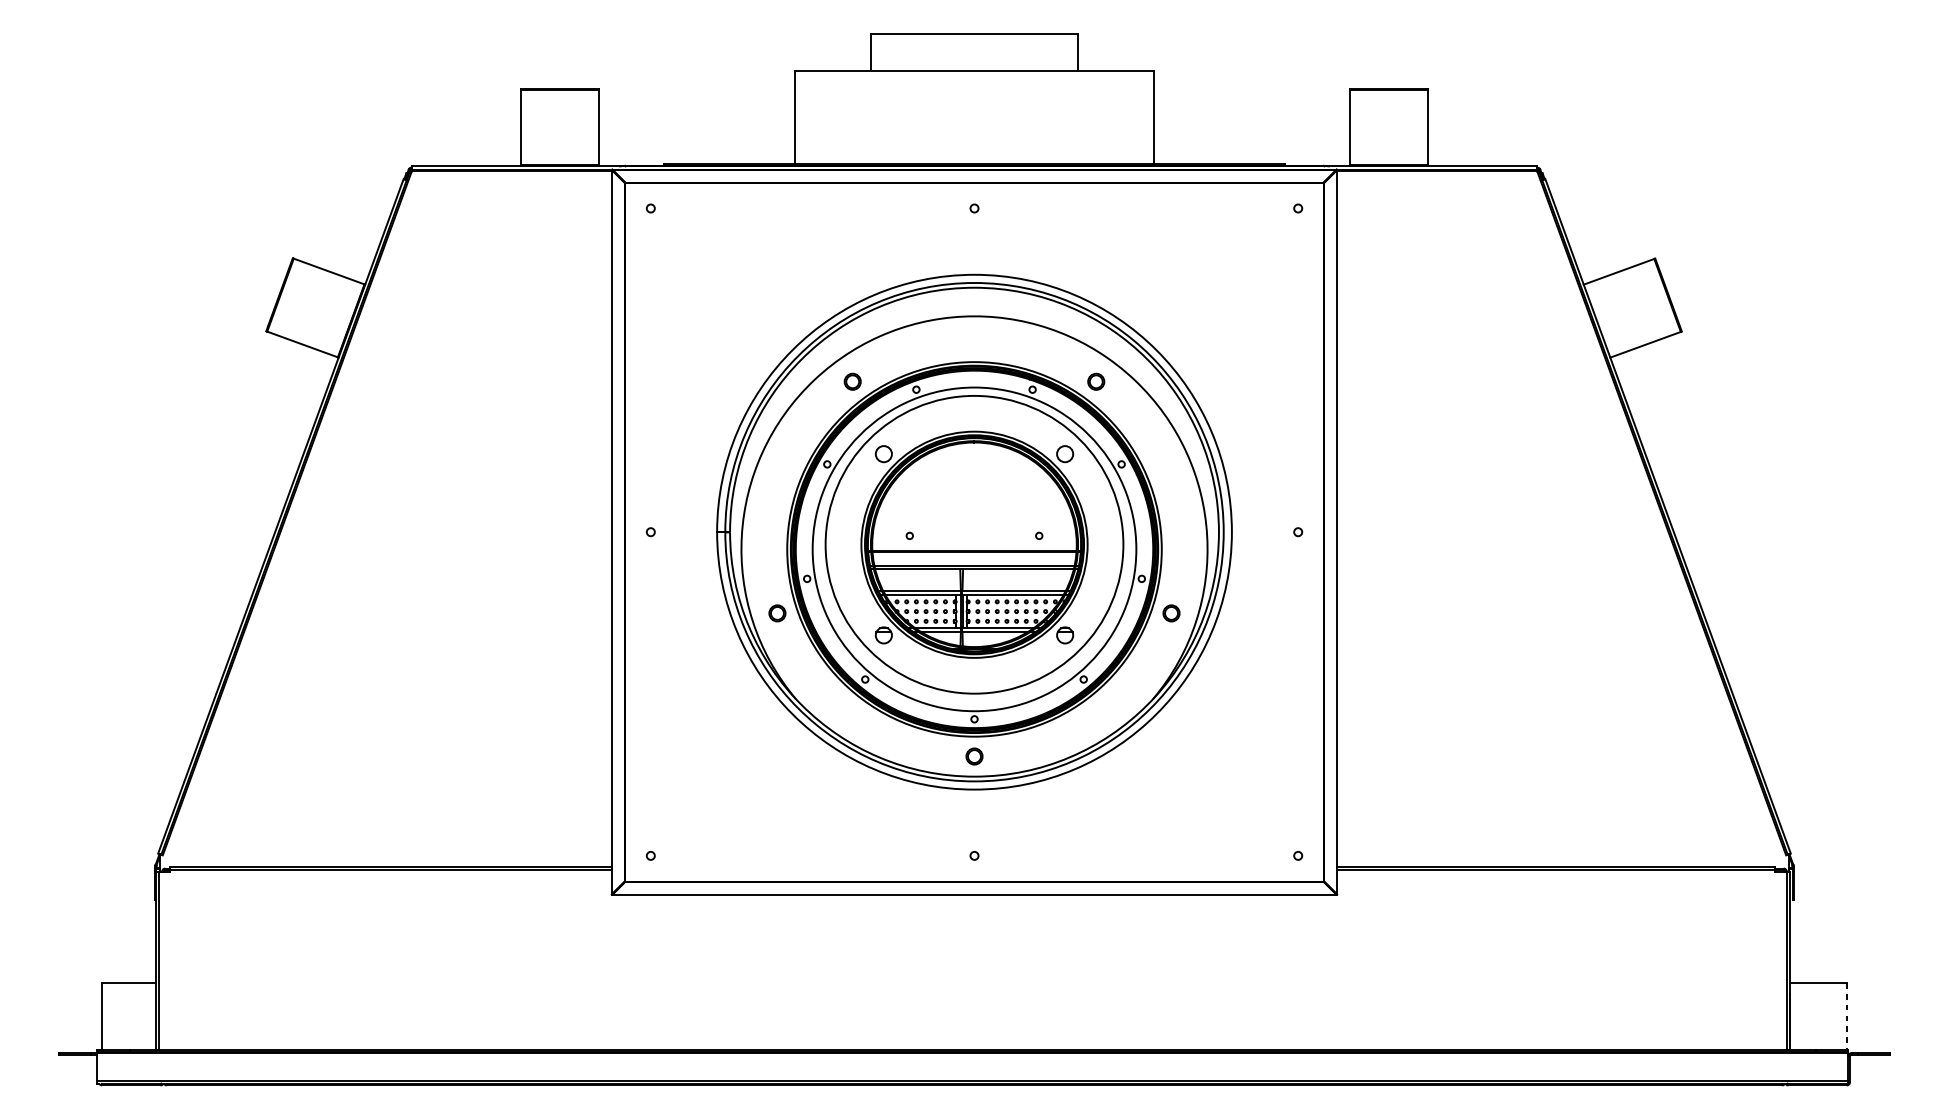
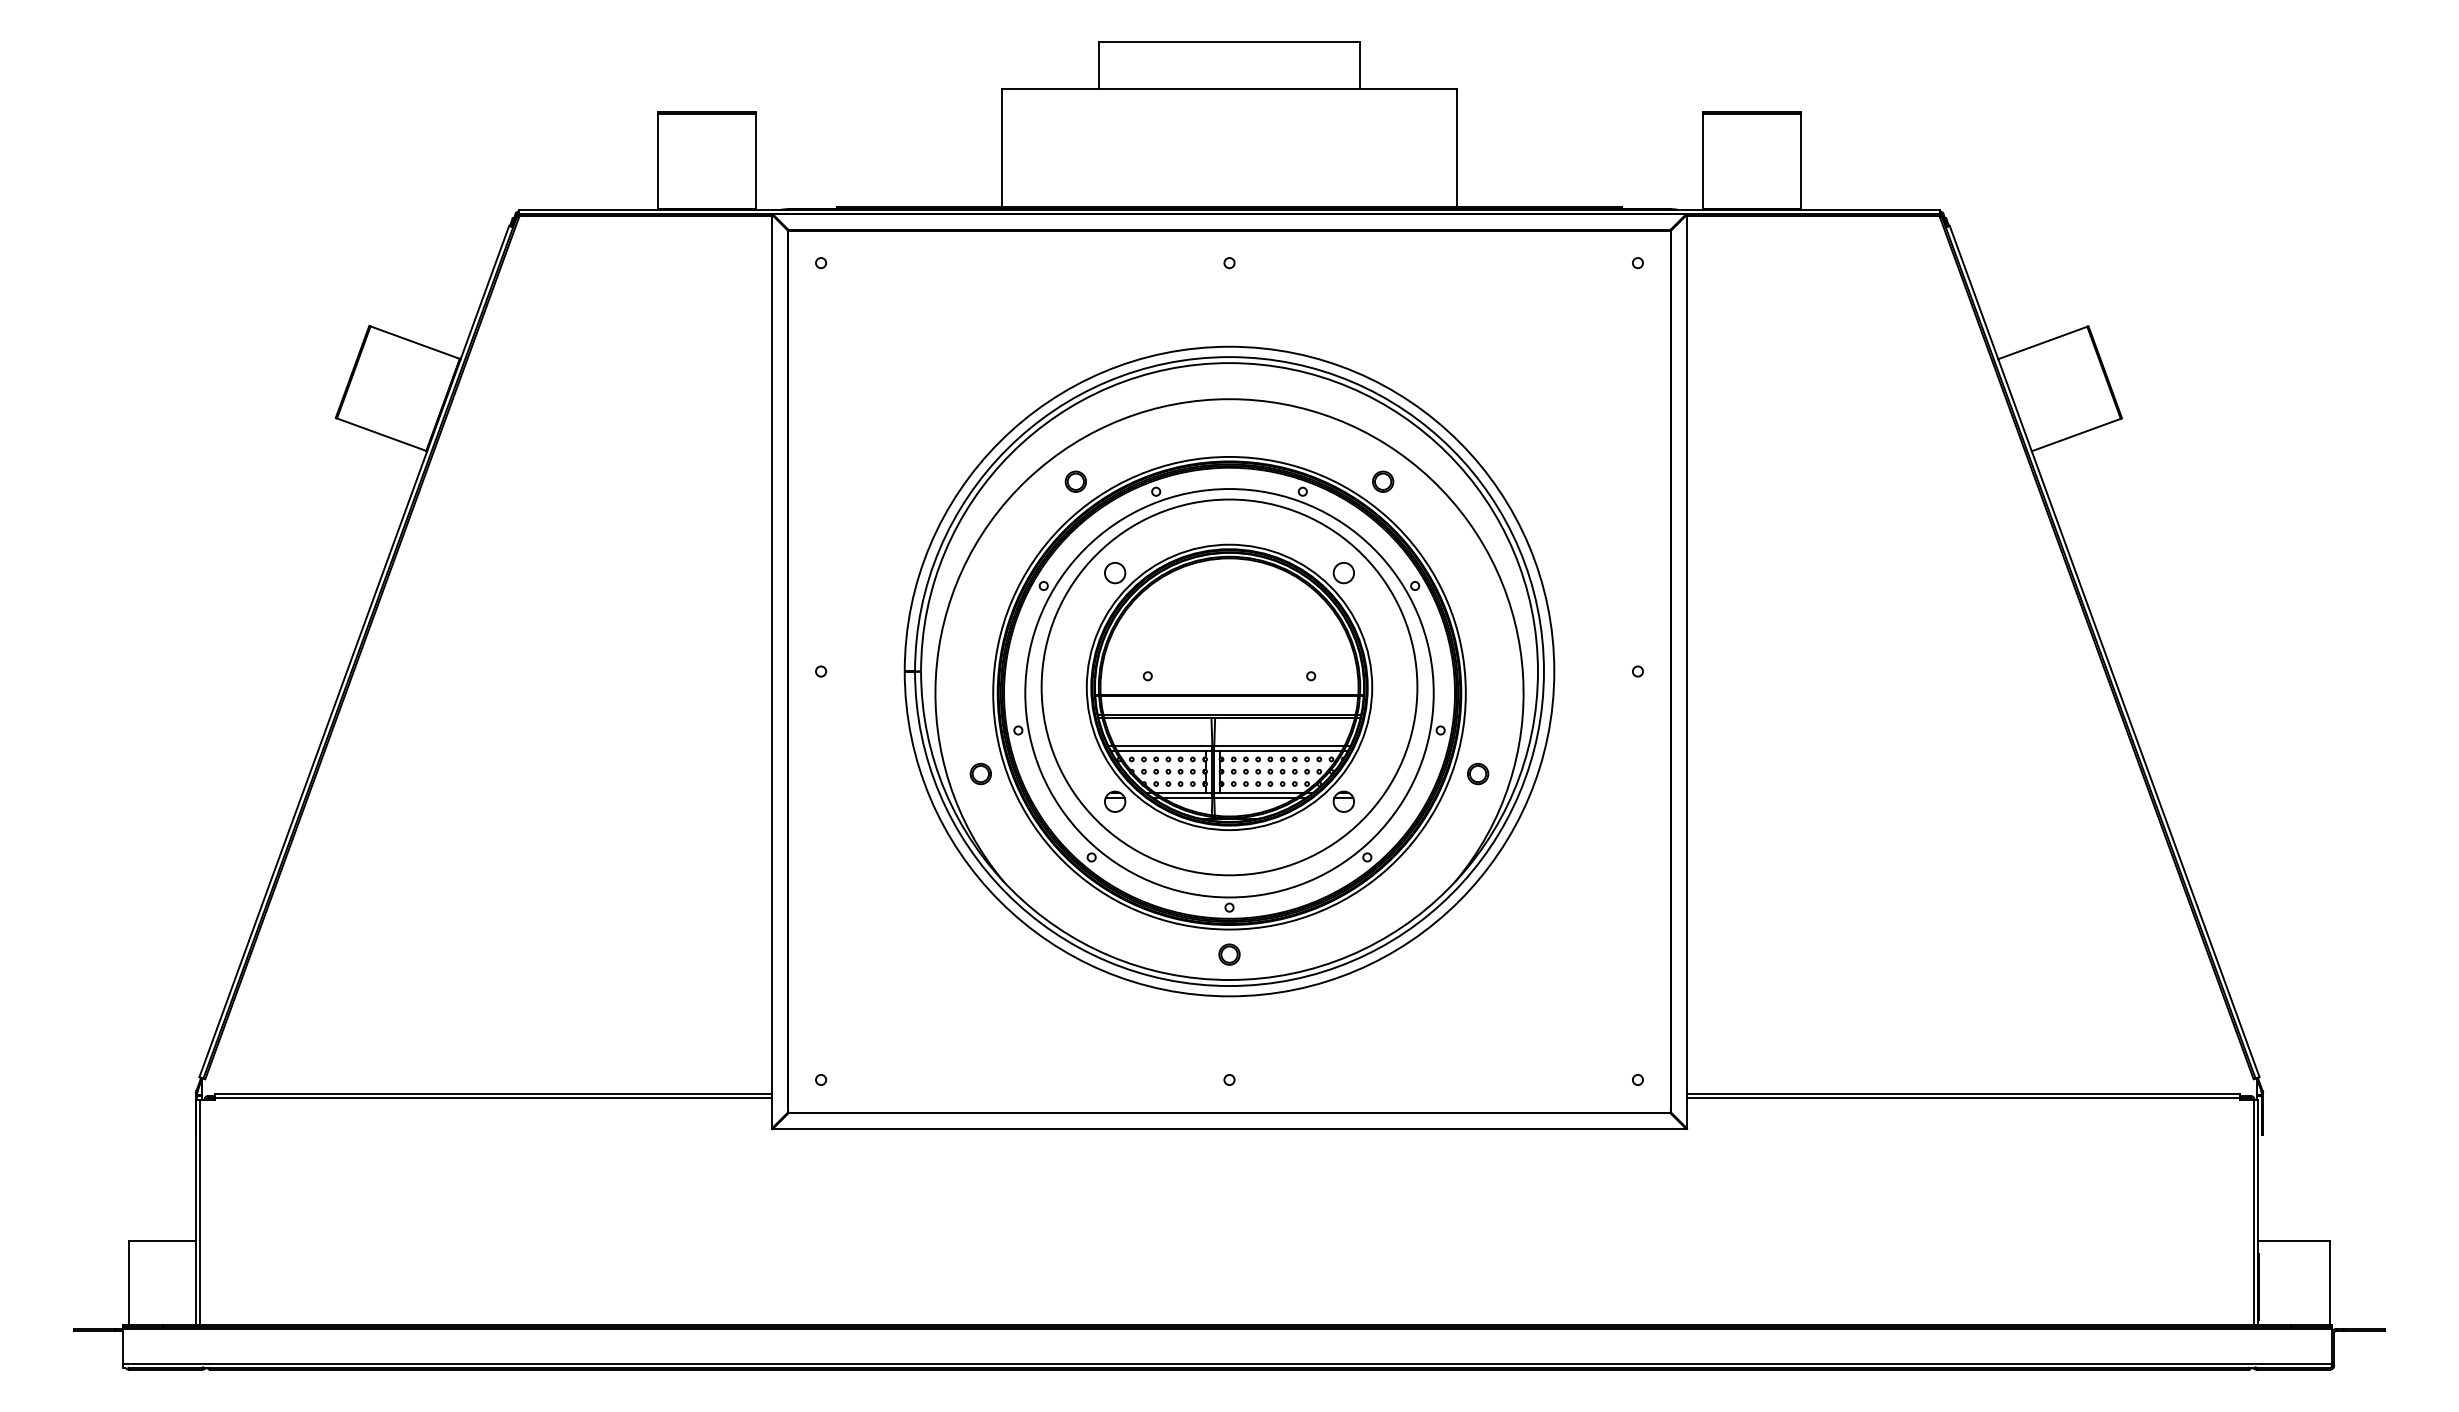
line: (1847, 1017) -> (2330, 1283), dashed -> solid

